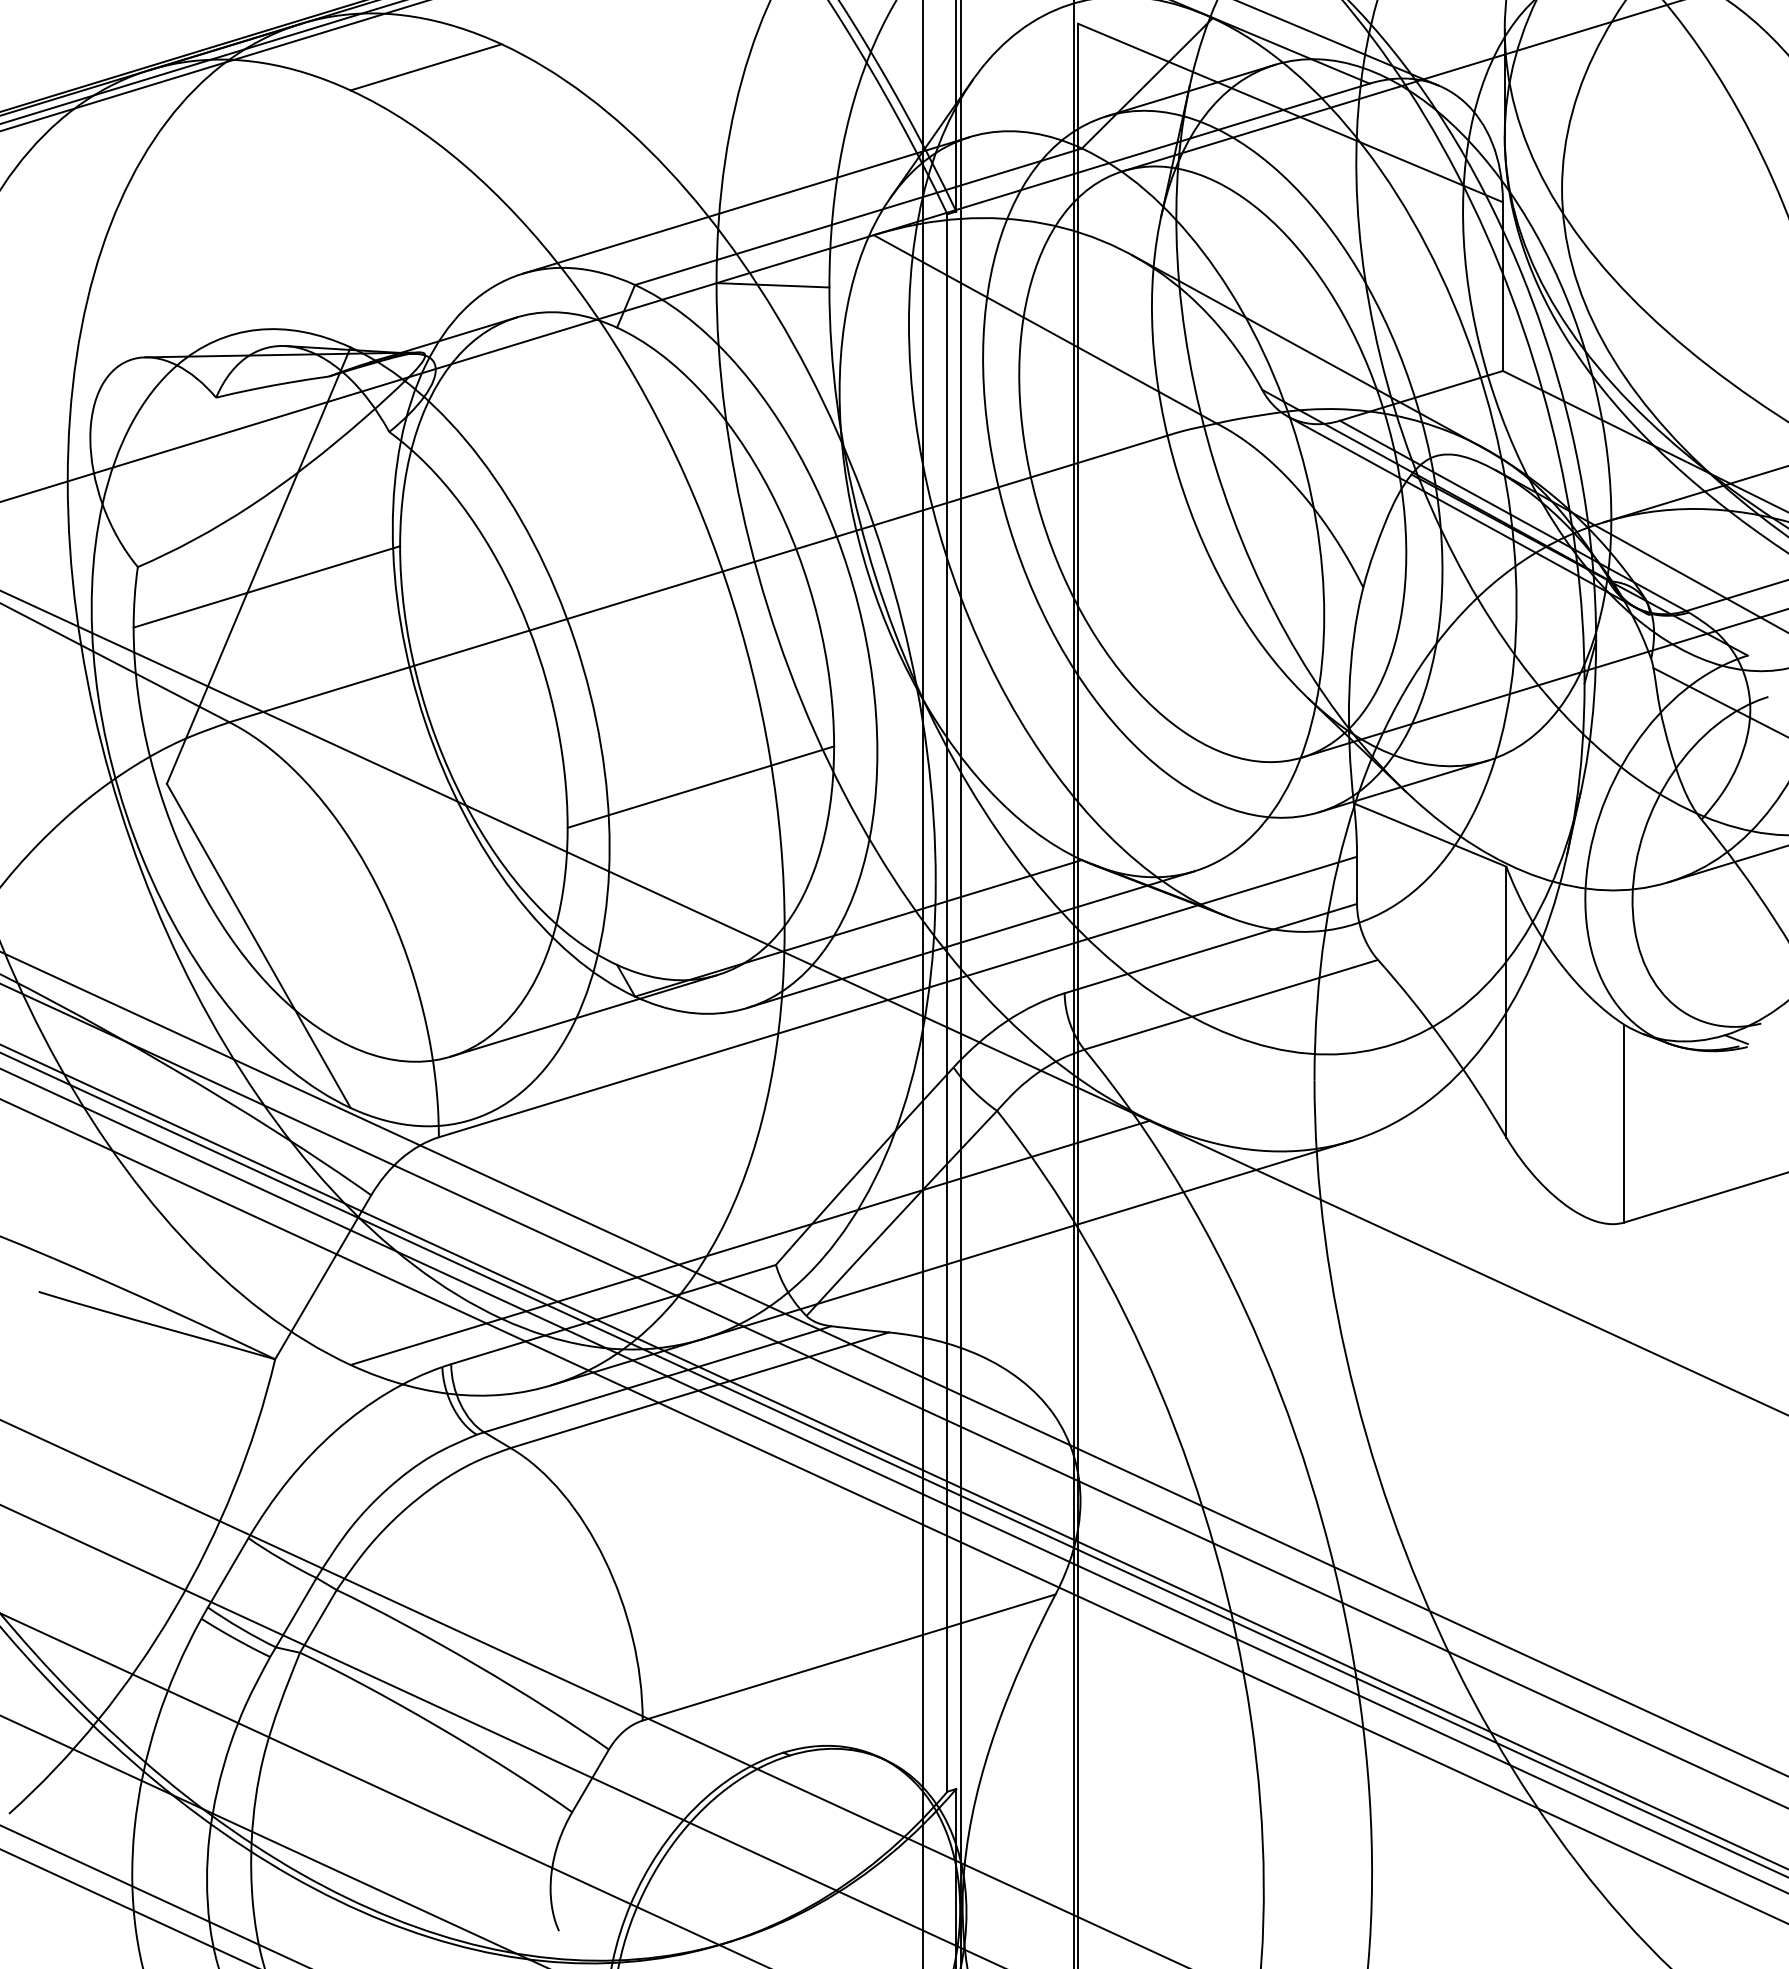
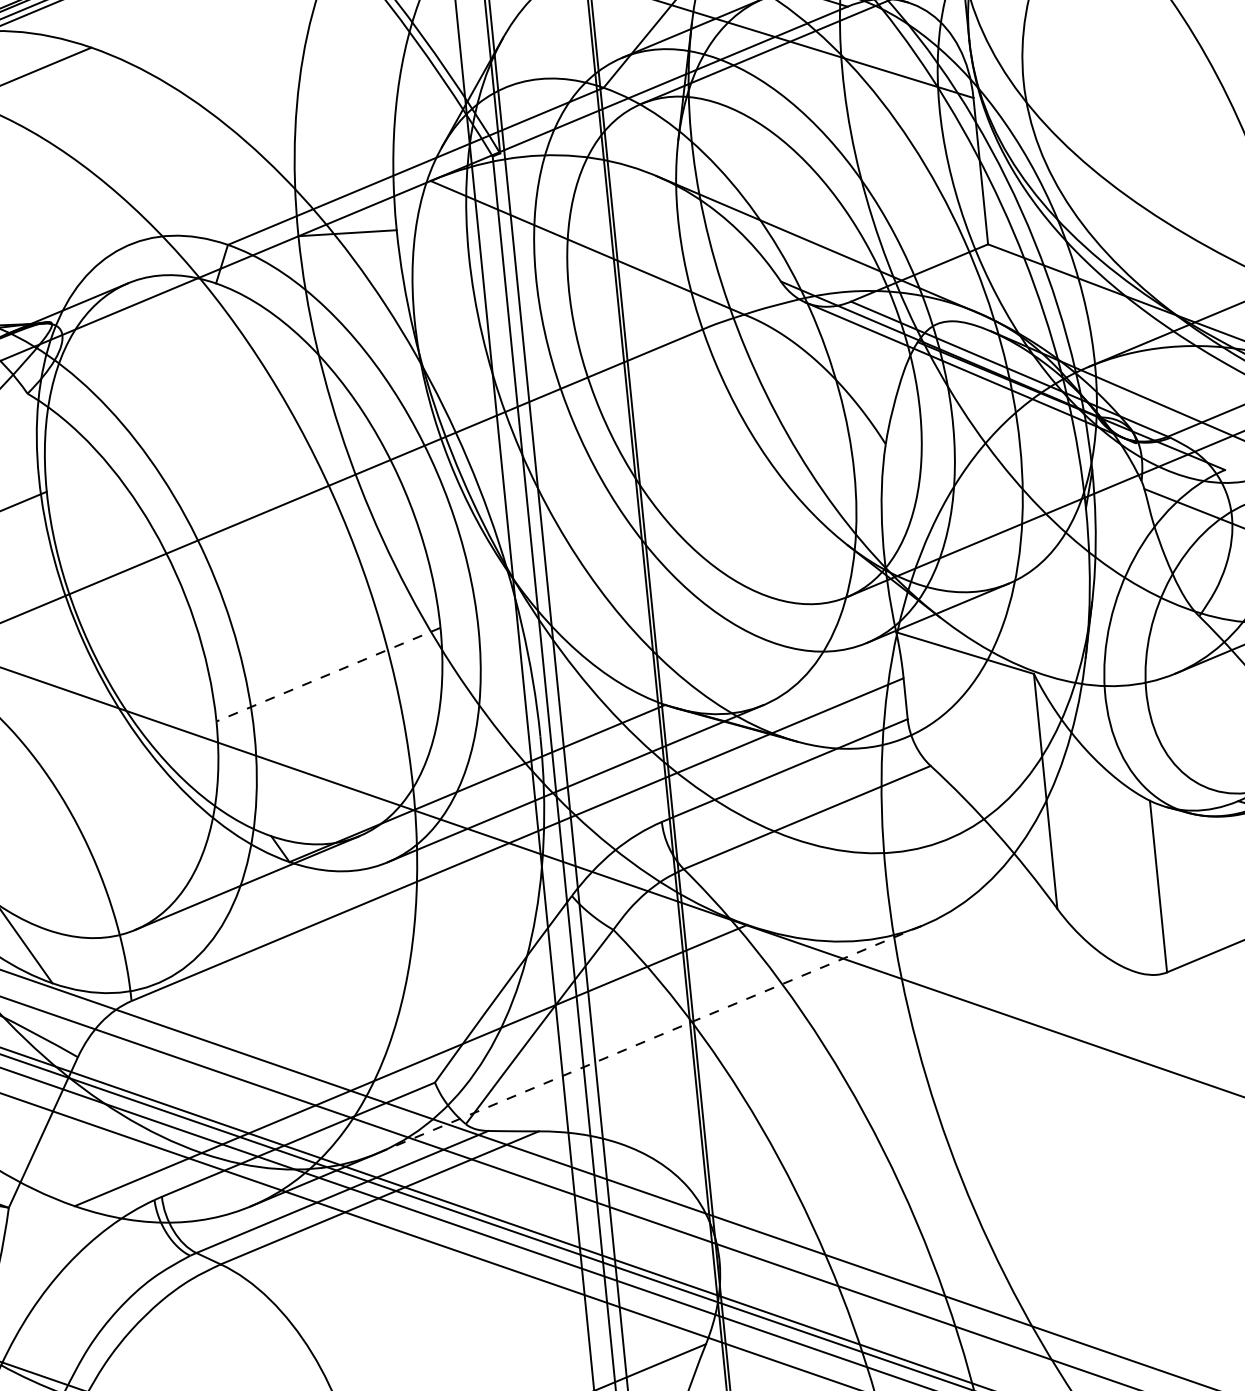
line: (745, 205) -> (316, 166), removed
line: (700, 787) -> (328, 675), solid -> dashed
line: (1027, 1239) -> (650, 1038), solid -> dashed

